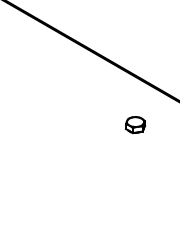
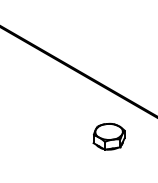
part: (135, 124) -> (109, 136), size x1.67

